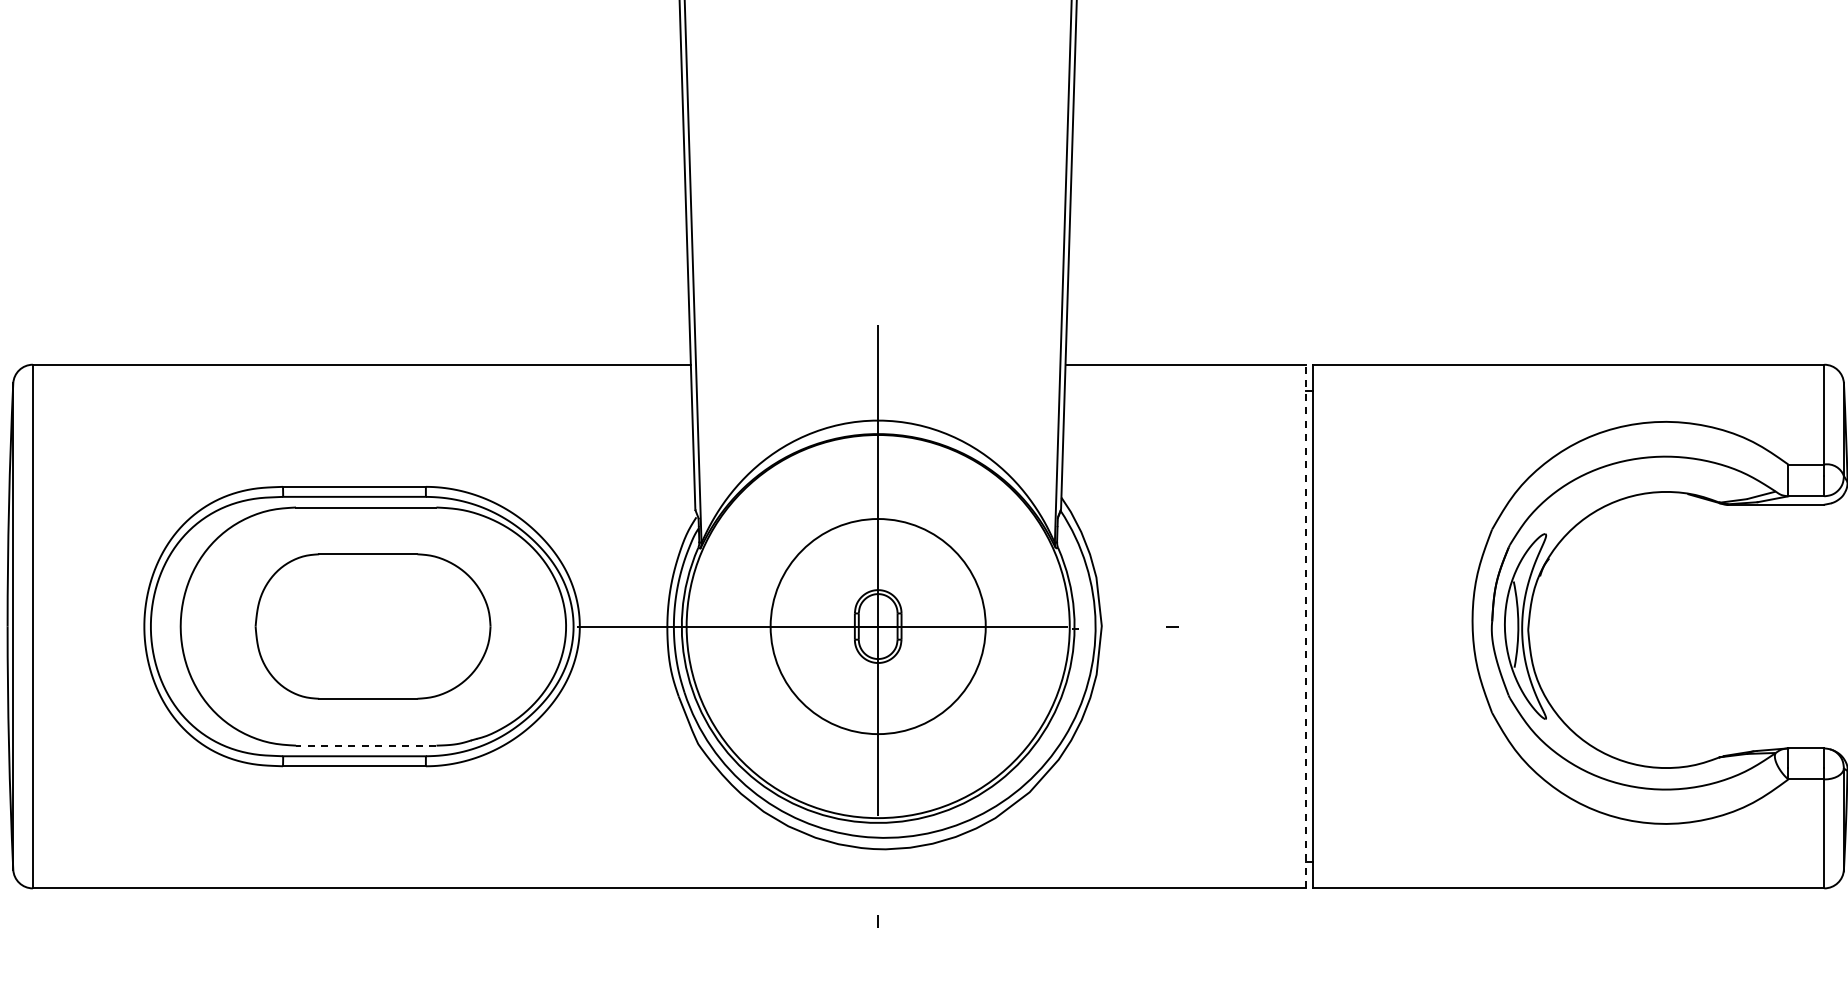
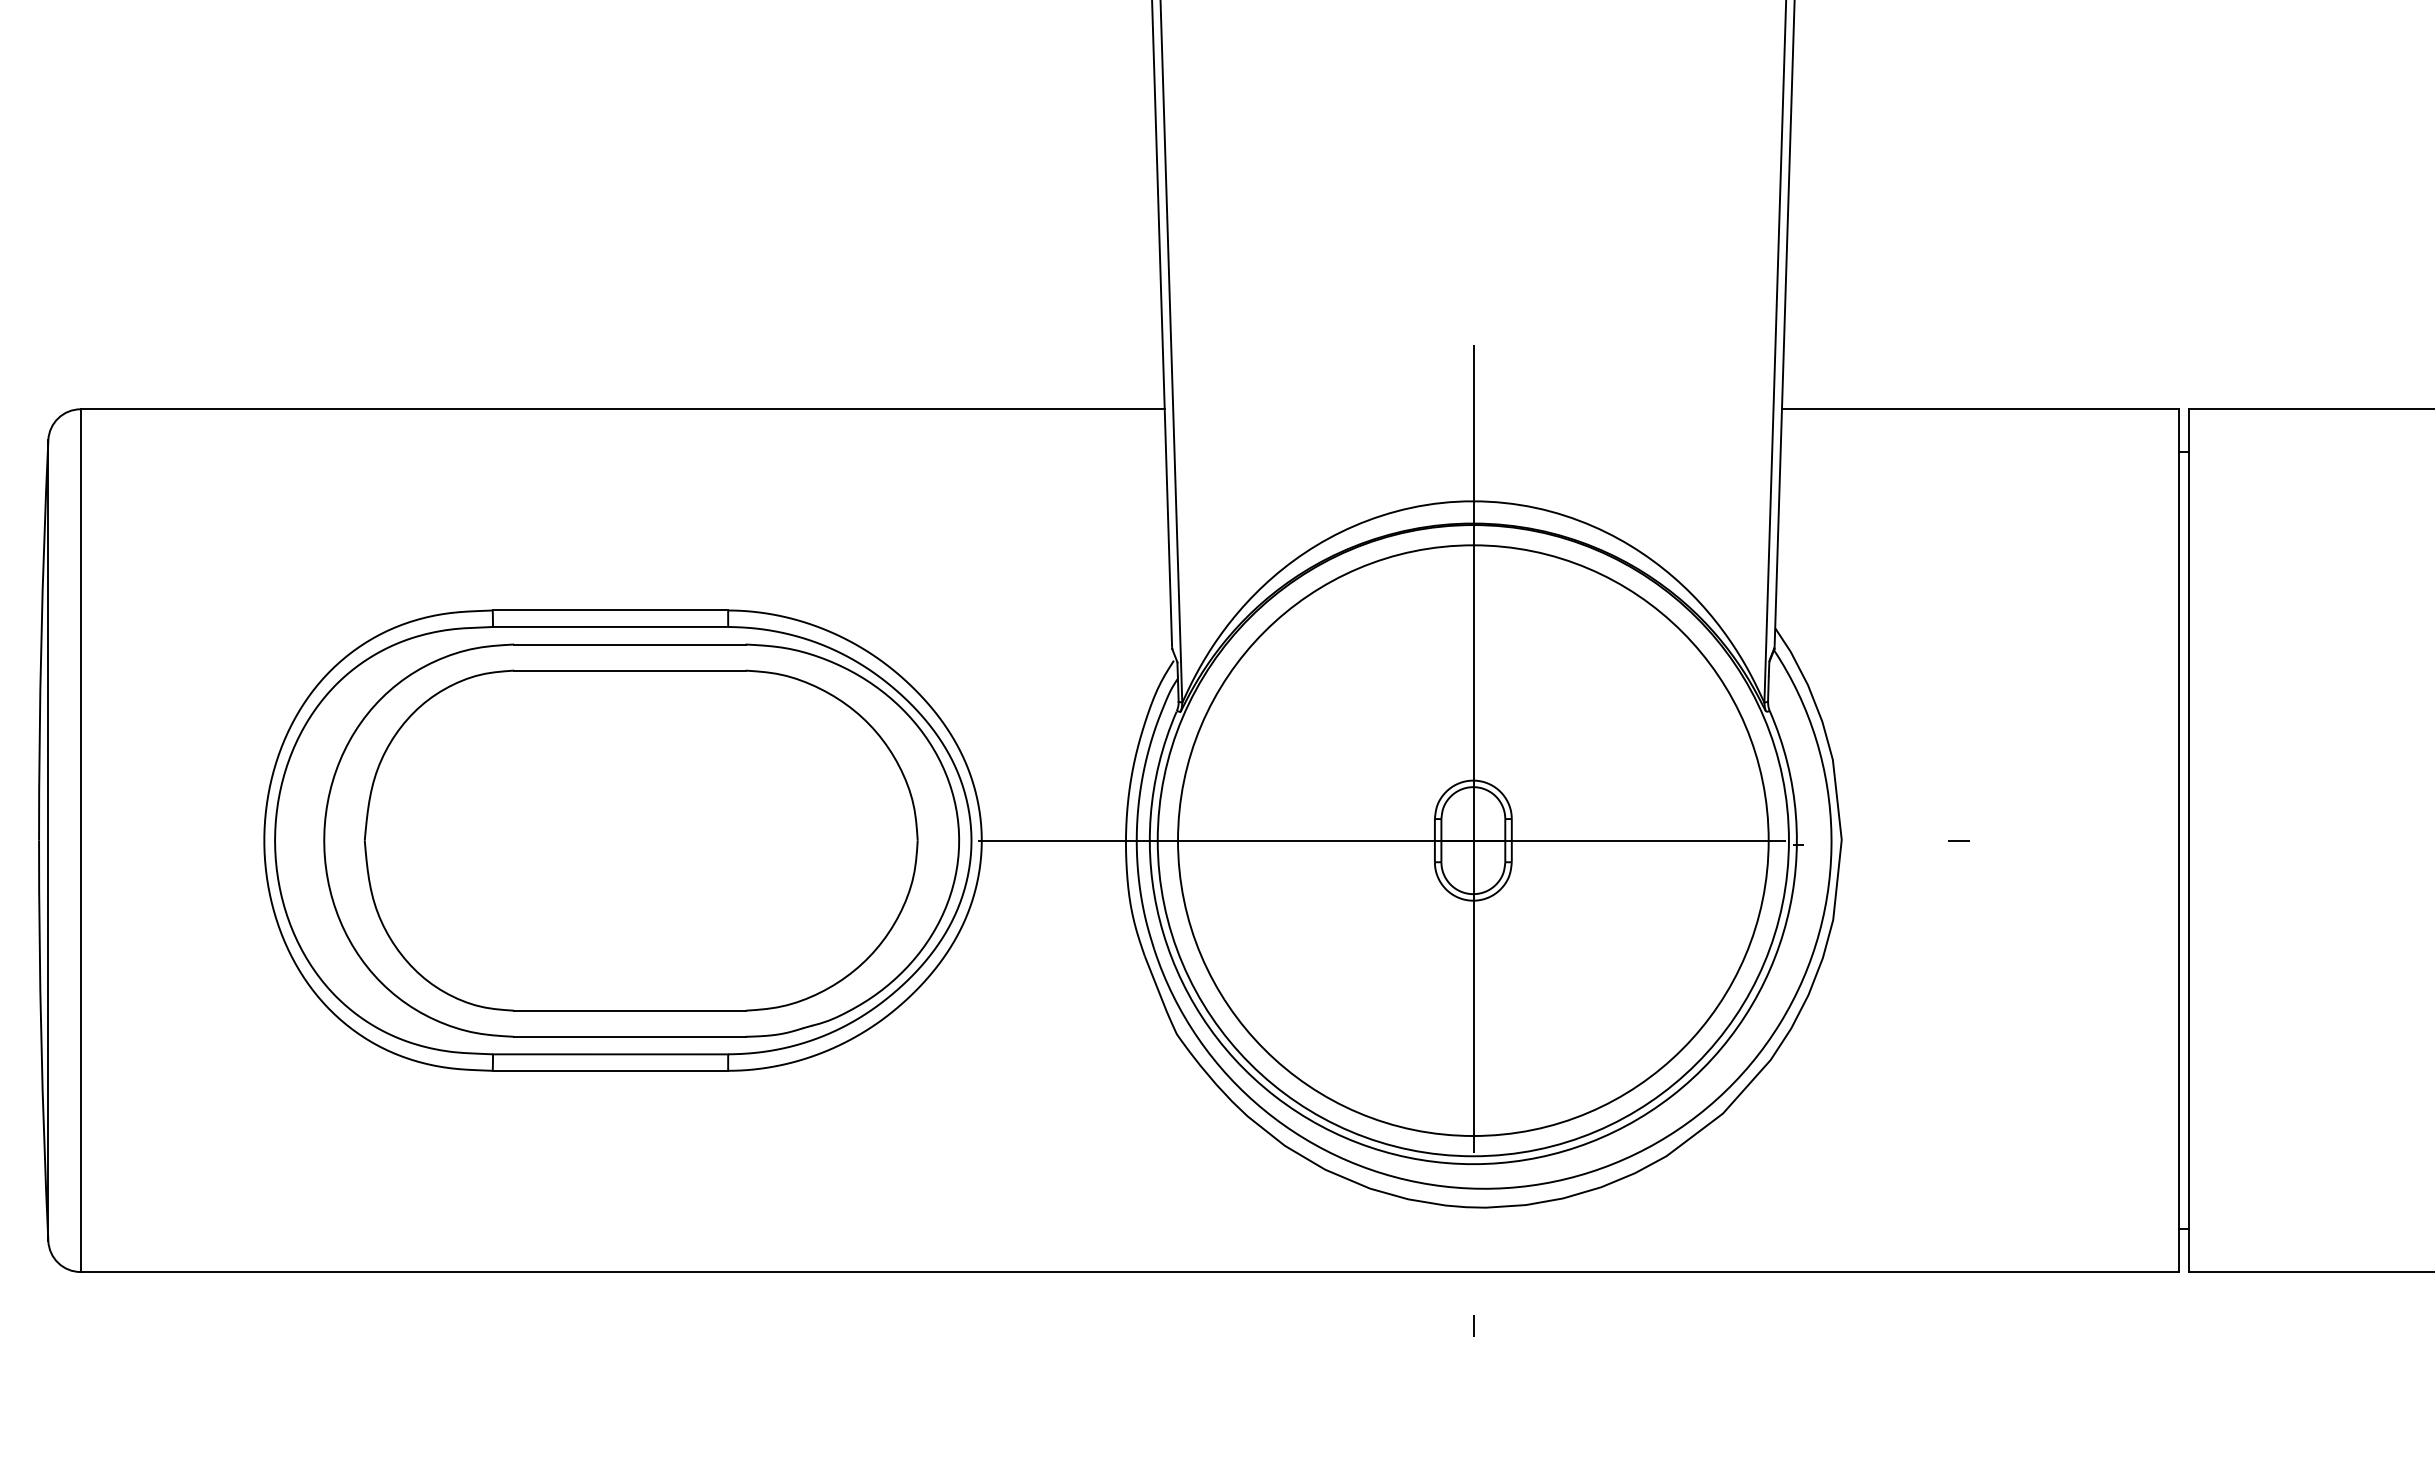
part: (372, 626) -> (640, 840), size x1.43
circle: (877, 626) -> (1472, 840), size x1.67
line: (1306, 626) -> (2178, 840), dashed -> solid
line: (365, 745) -> (628, 1036), dashed -> solid

